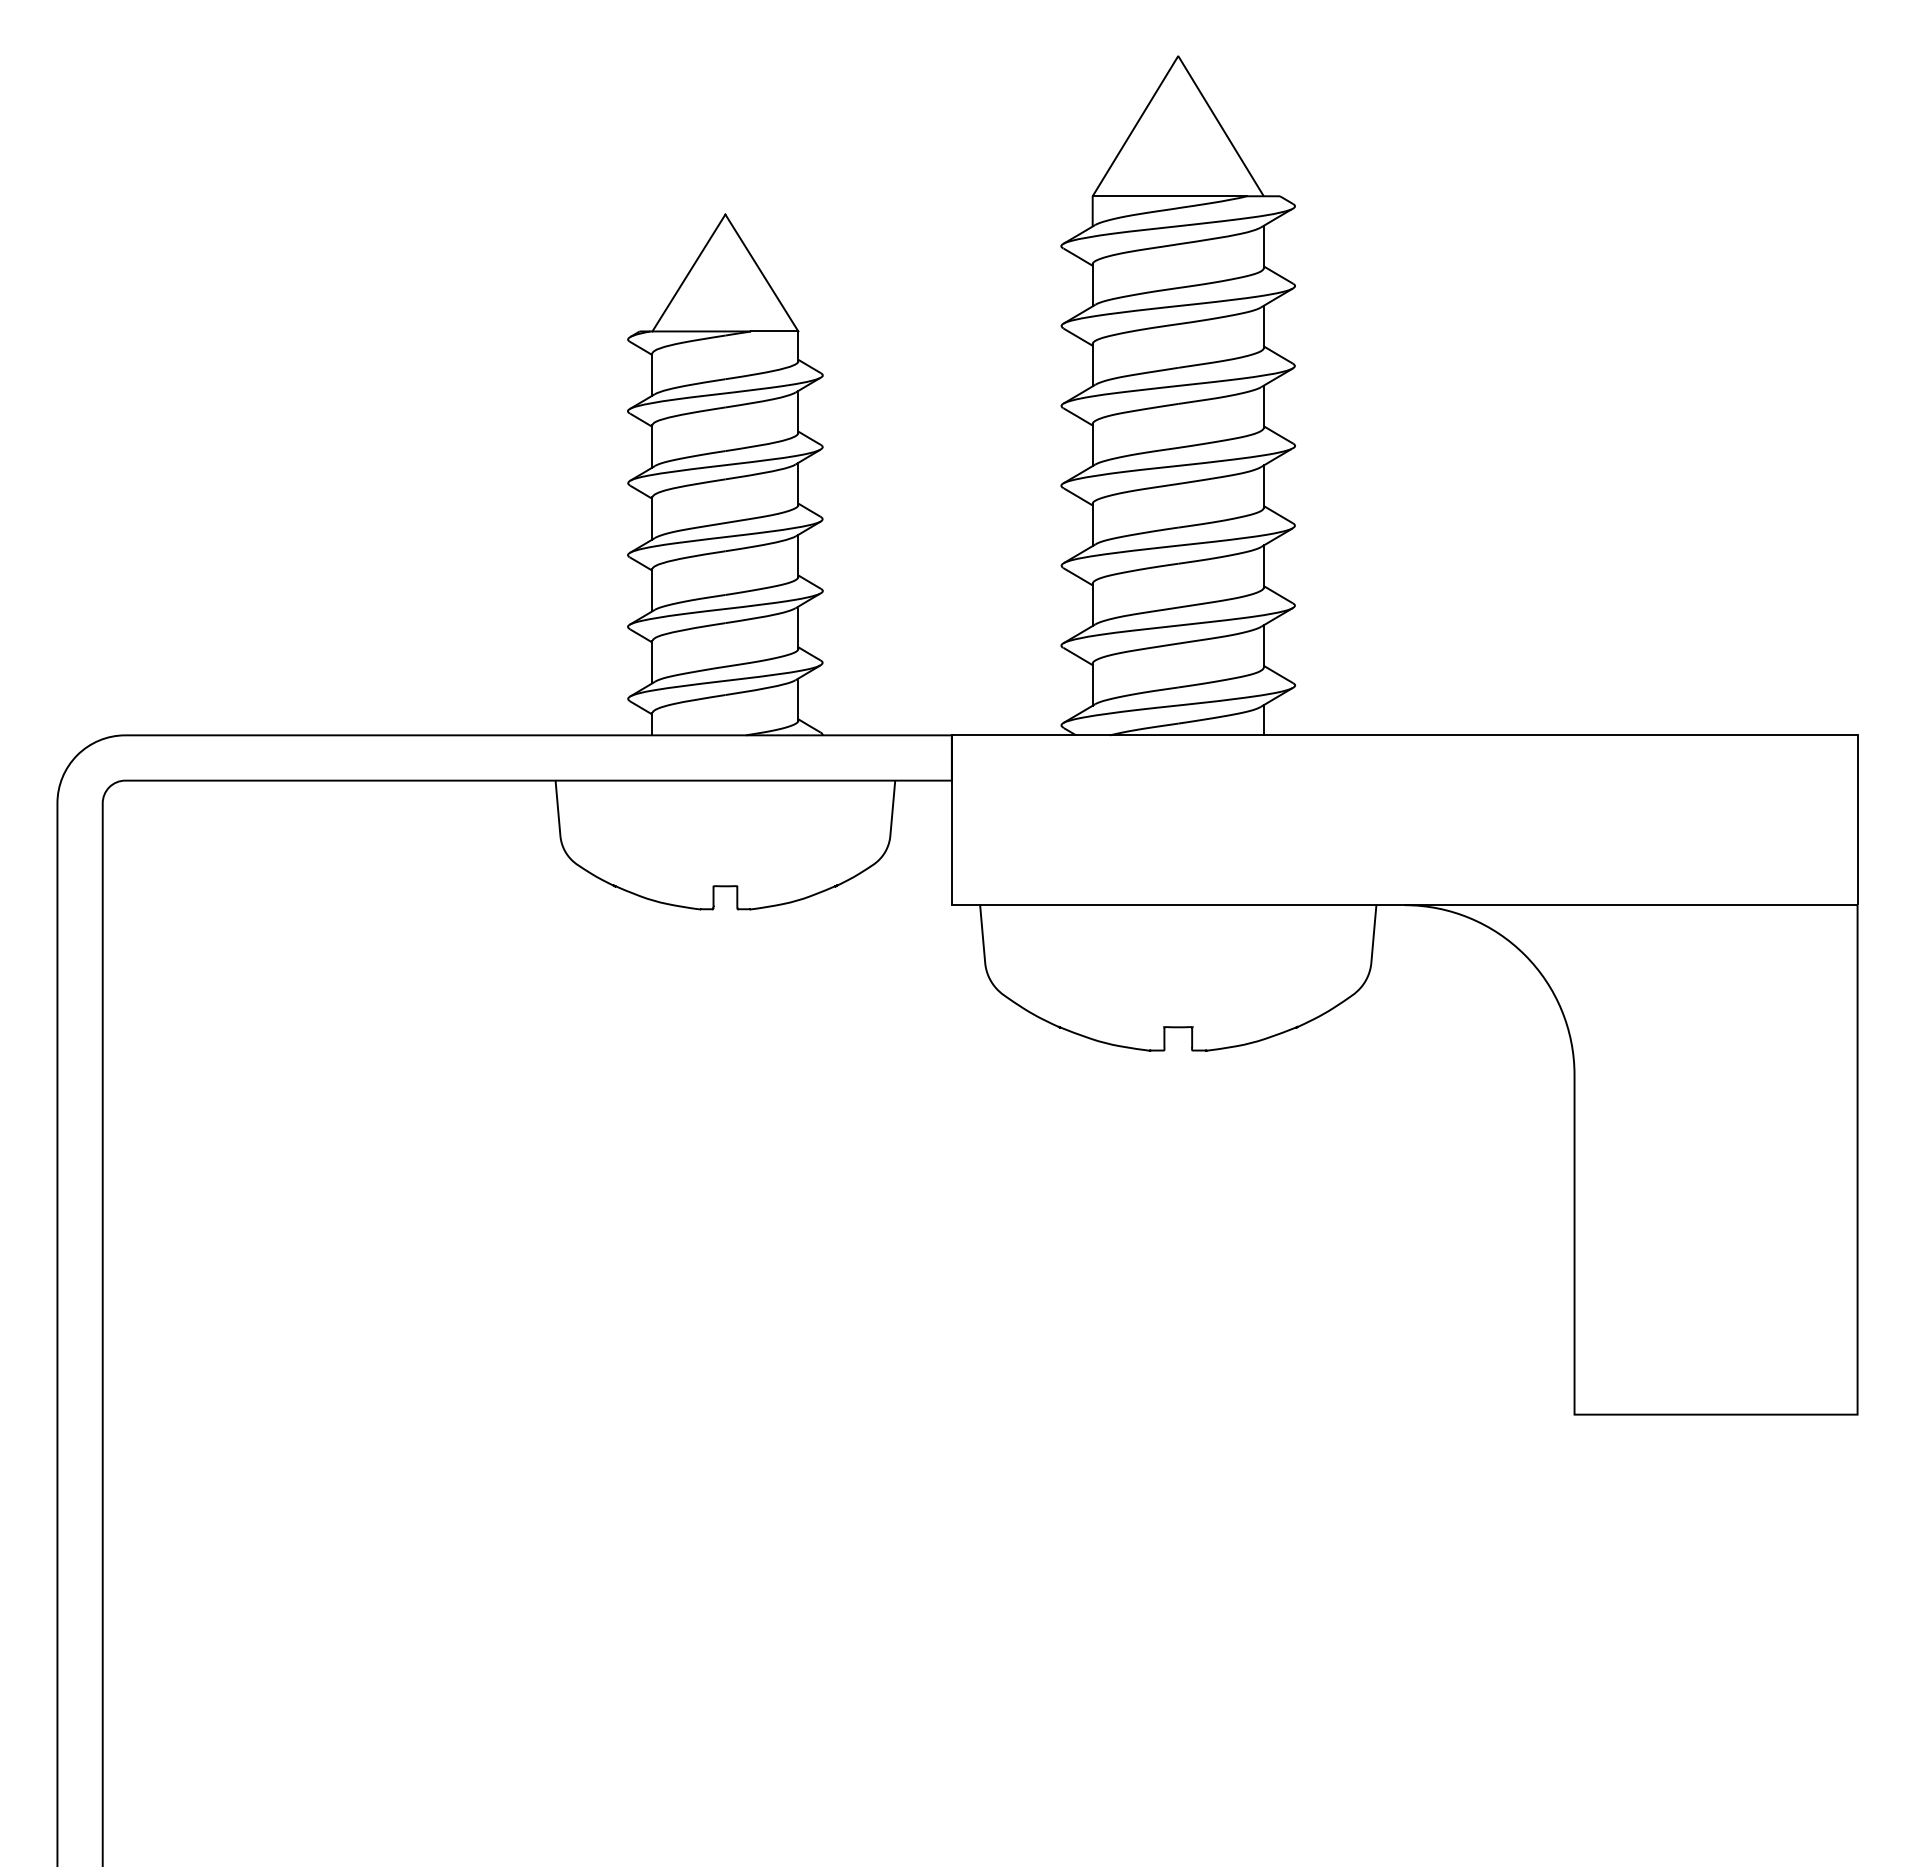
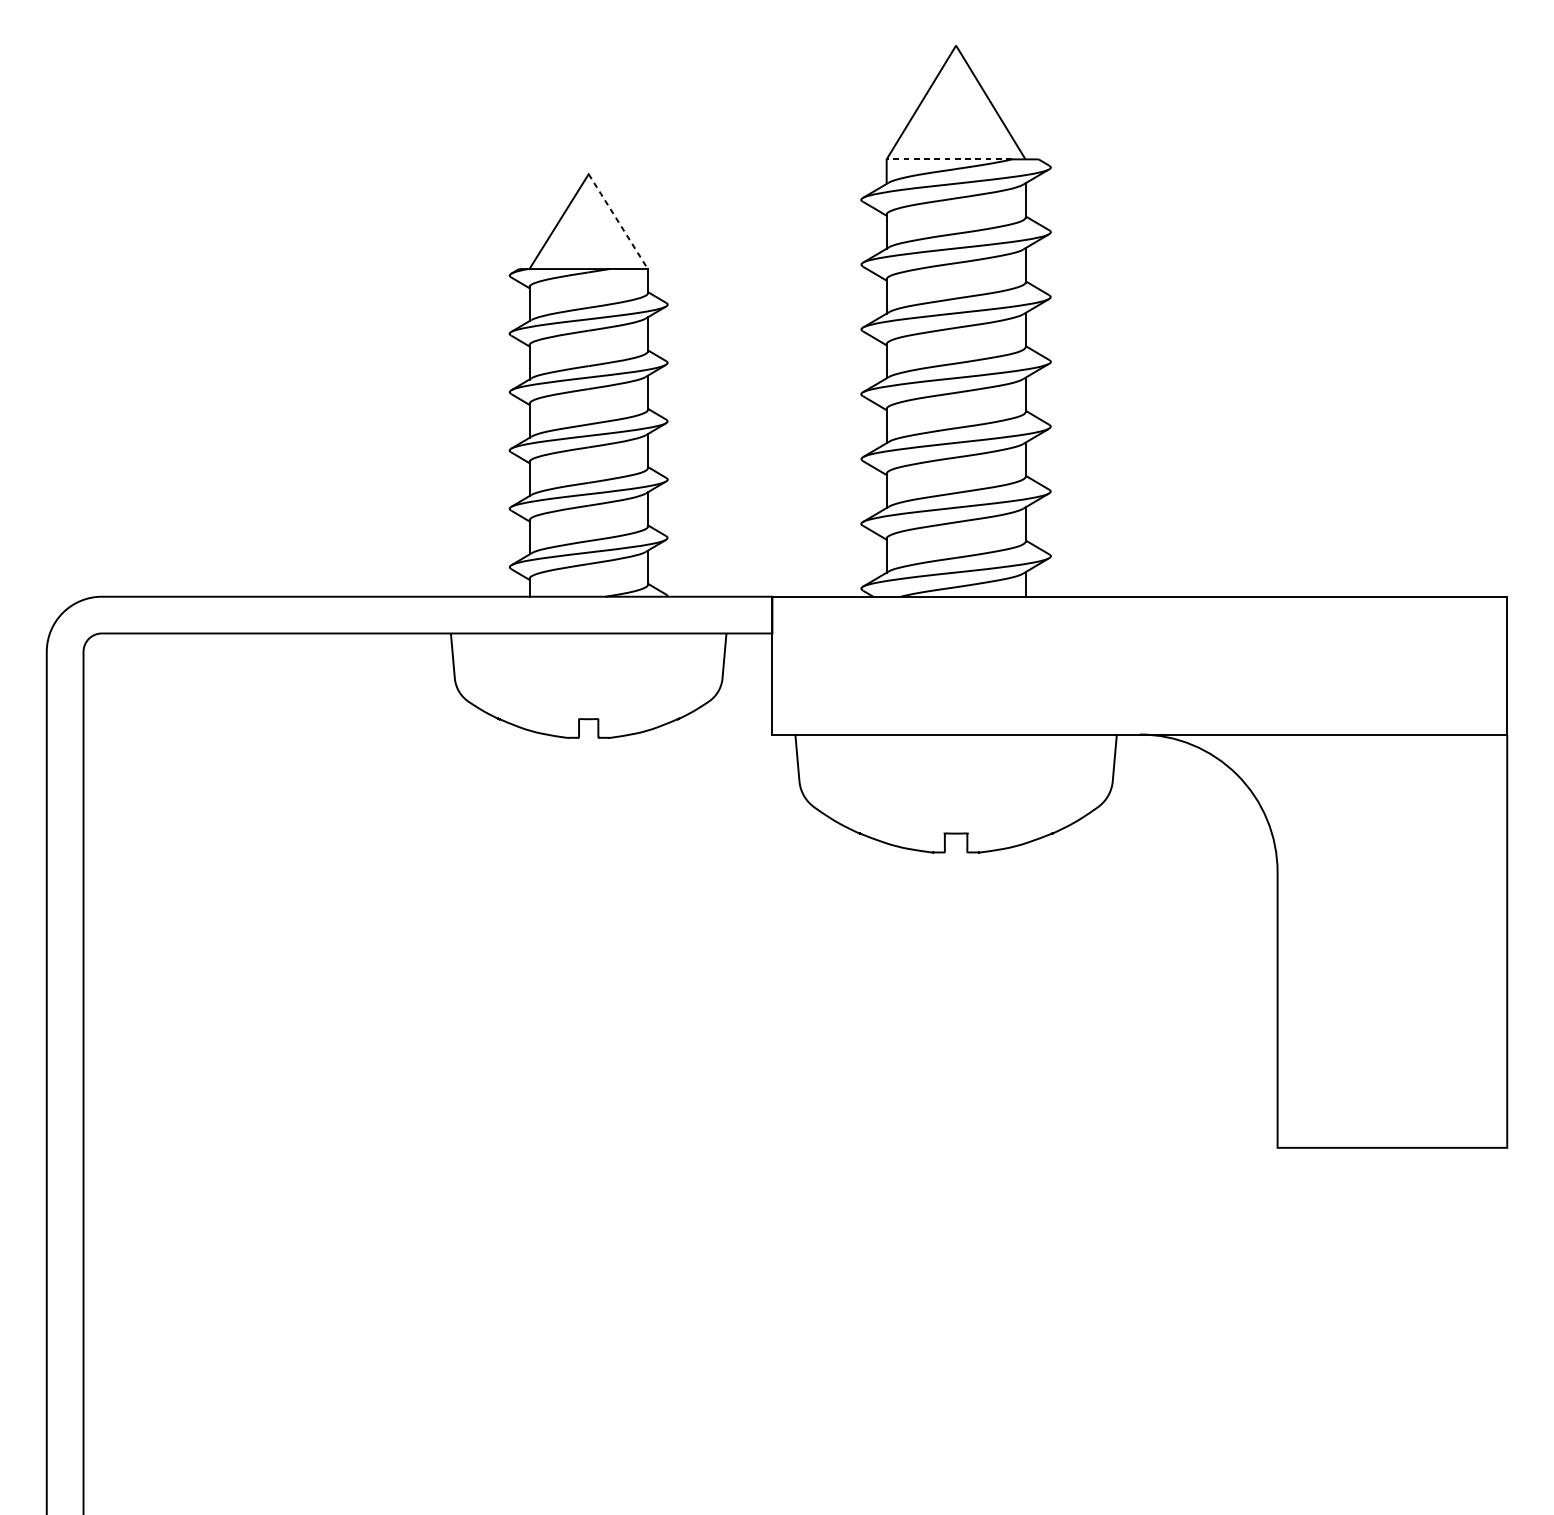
line: (1169, 196) -> (948, 159), solid -> dashed
line: (761, 273) -> (617, 222), solid -> dashed

